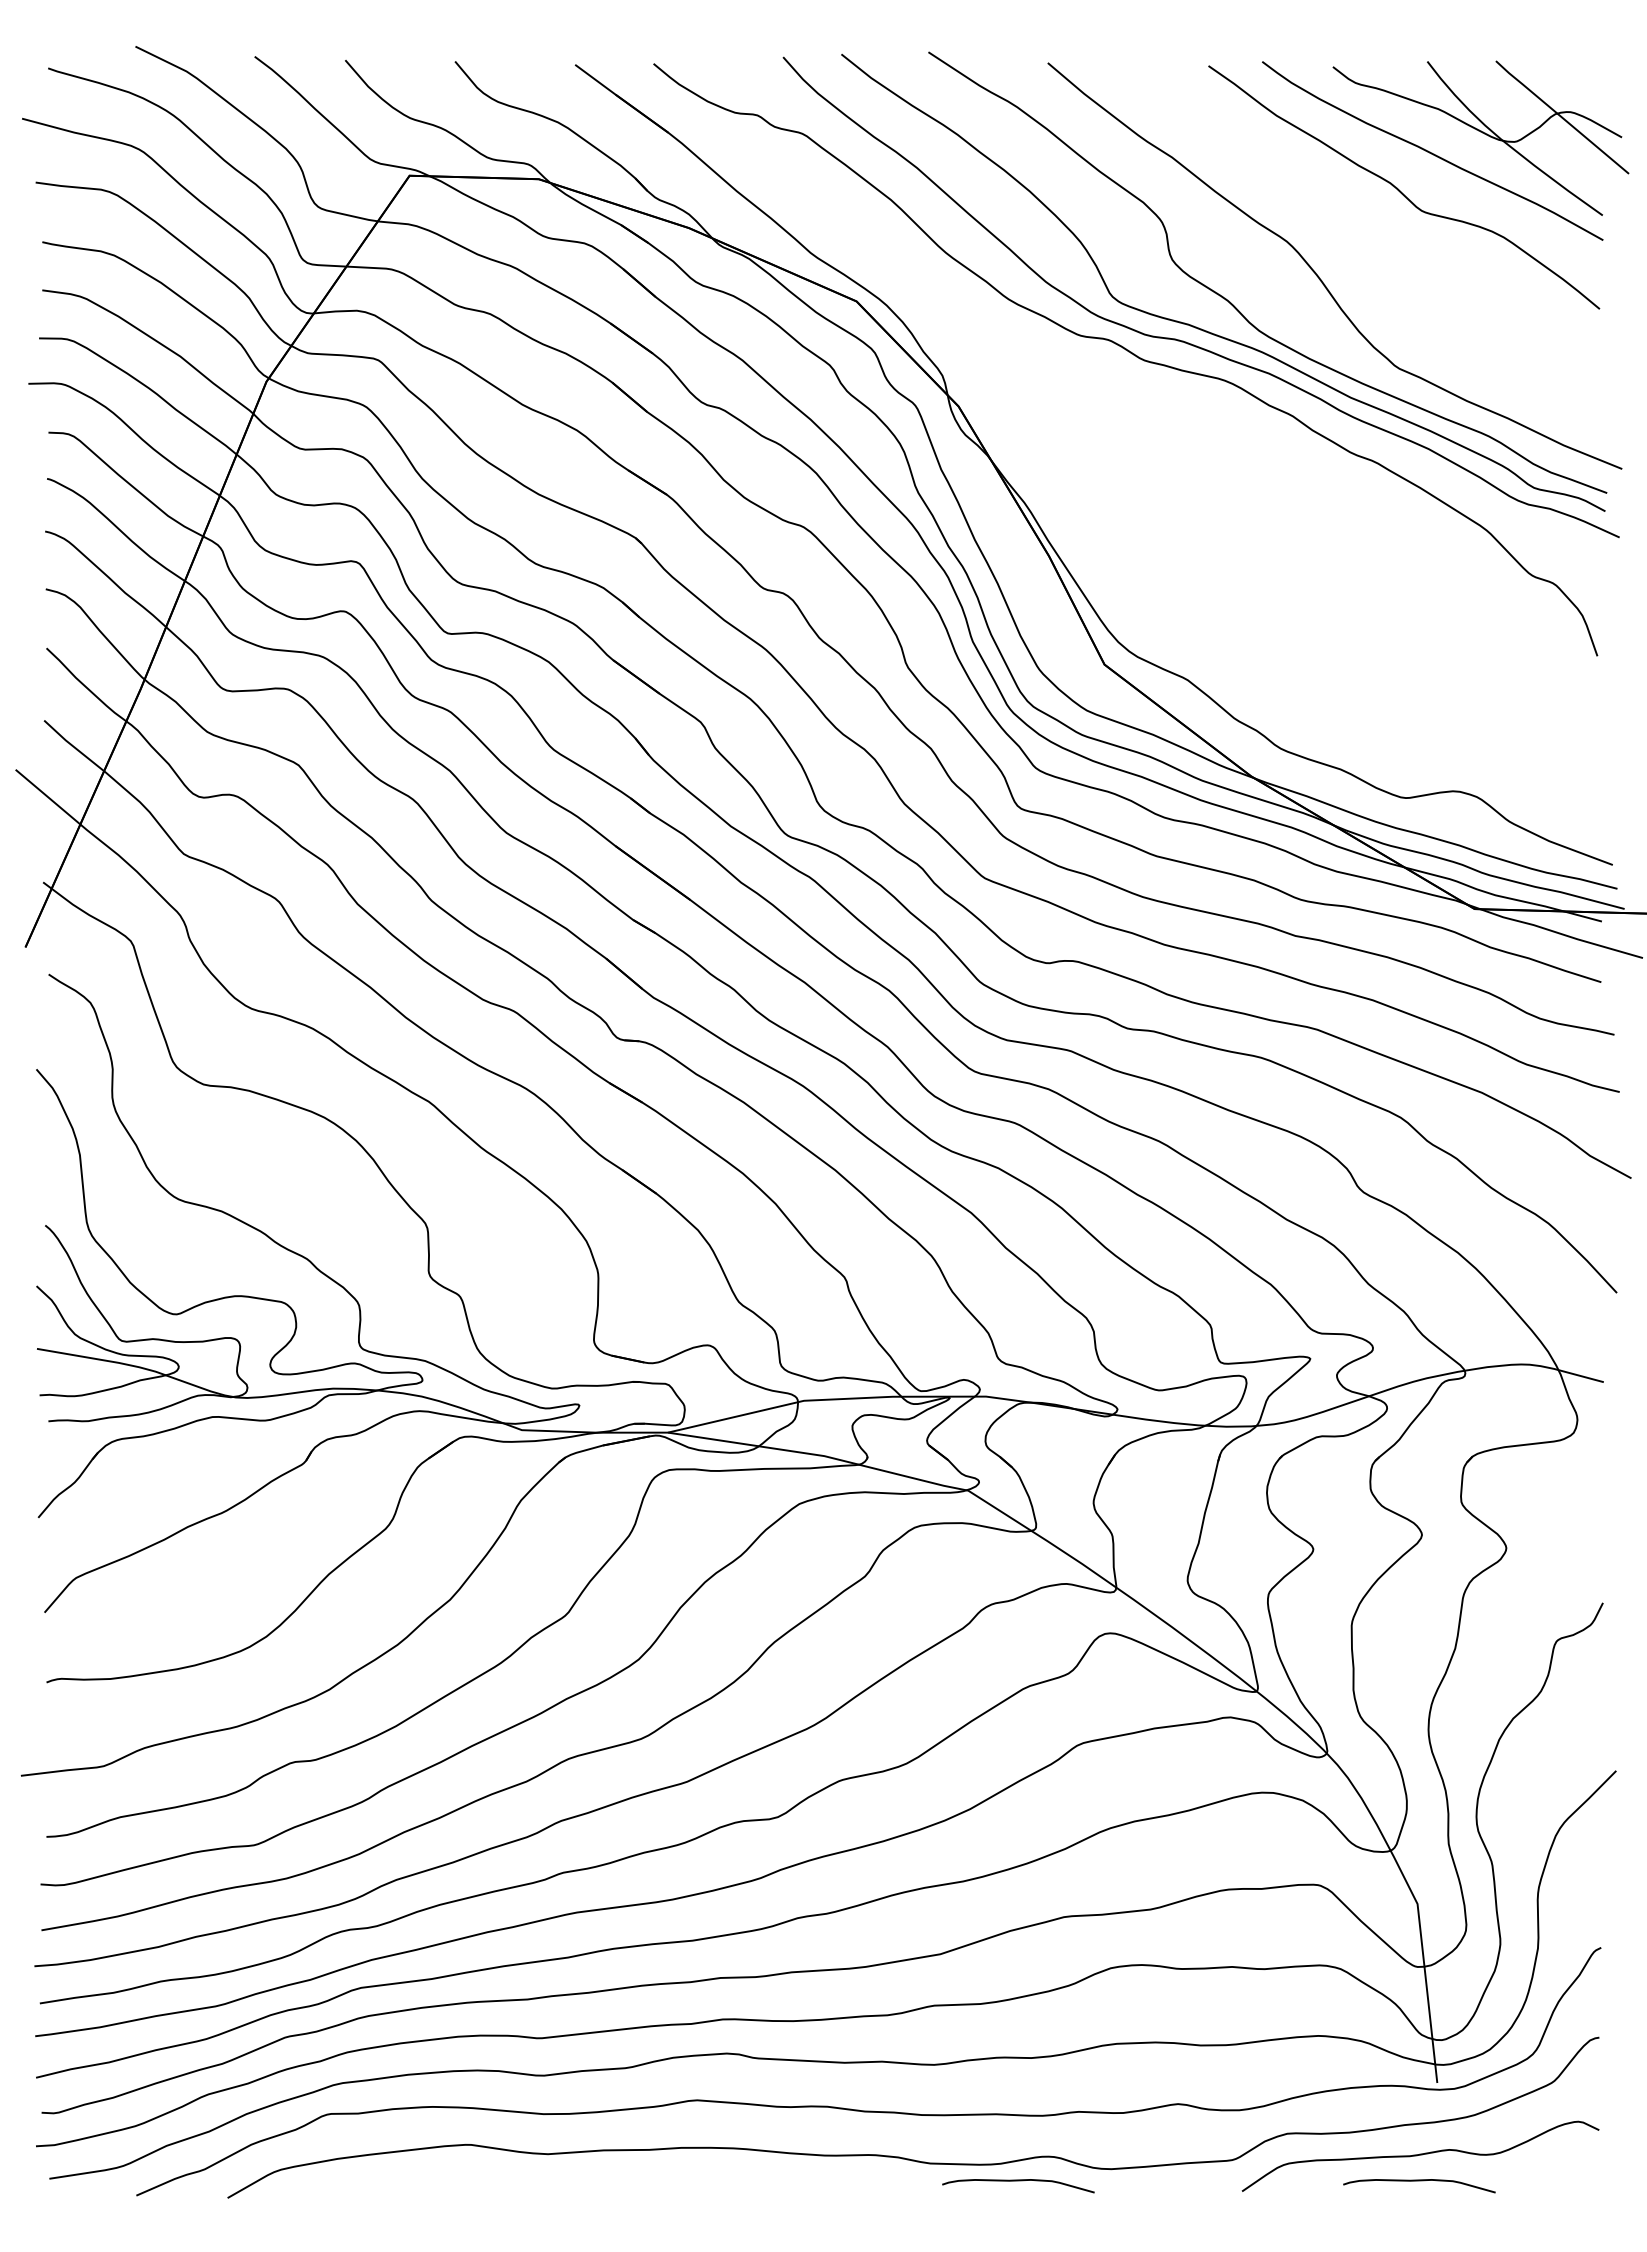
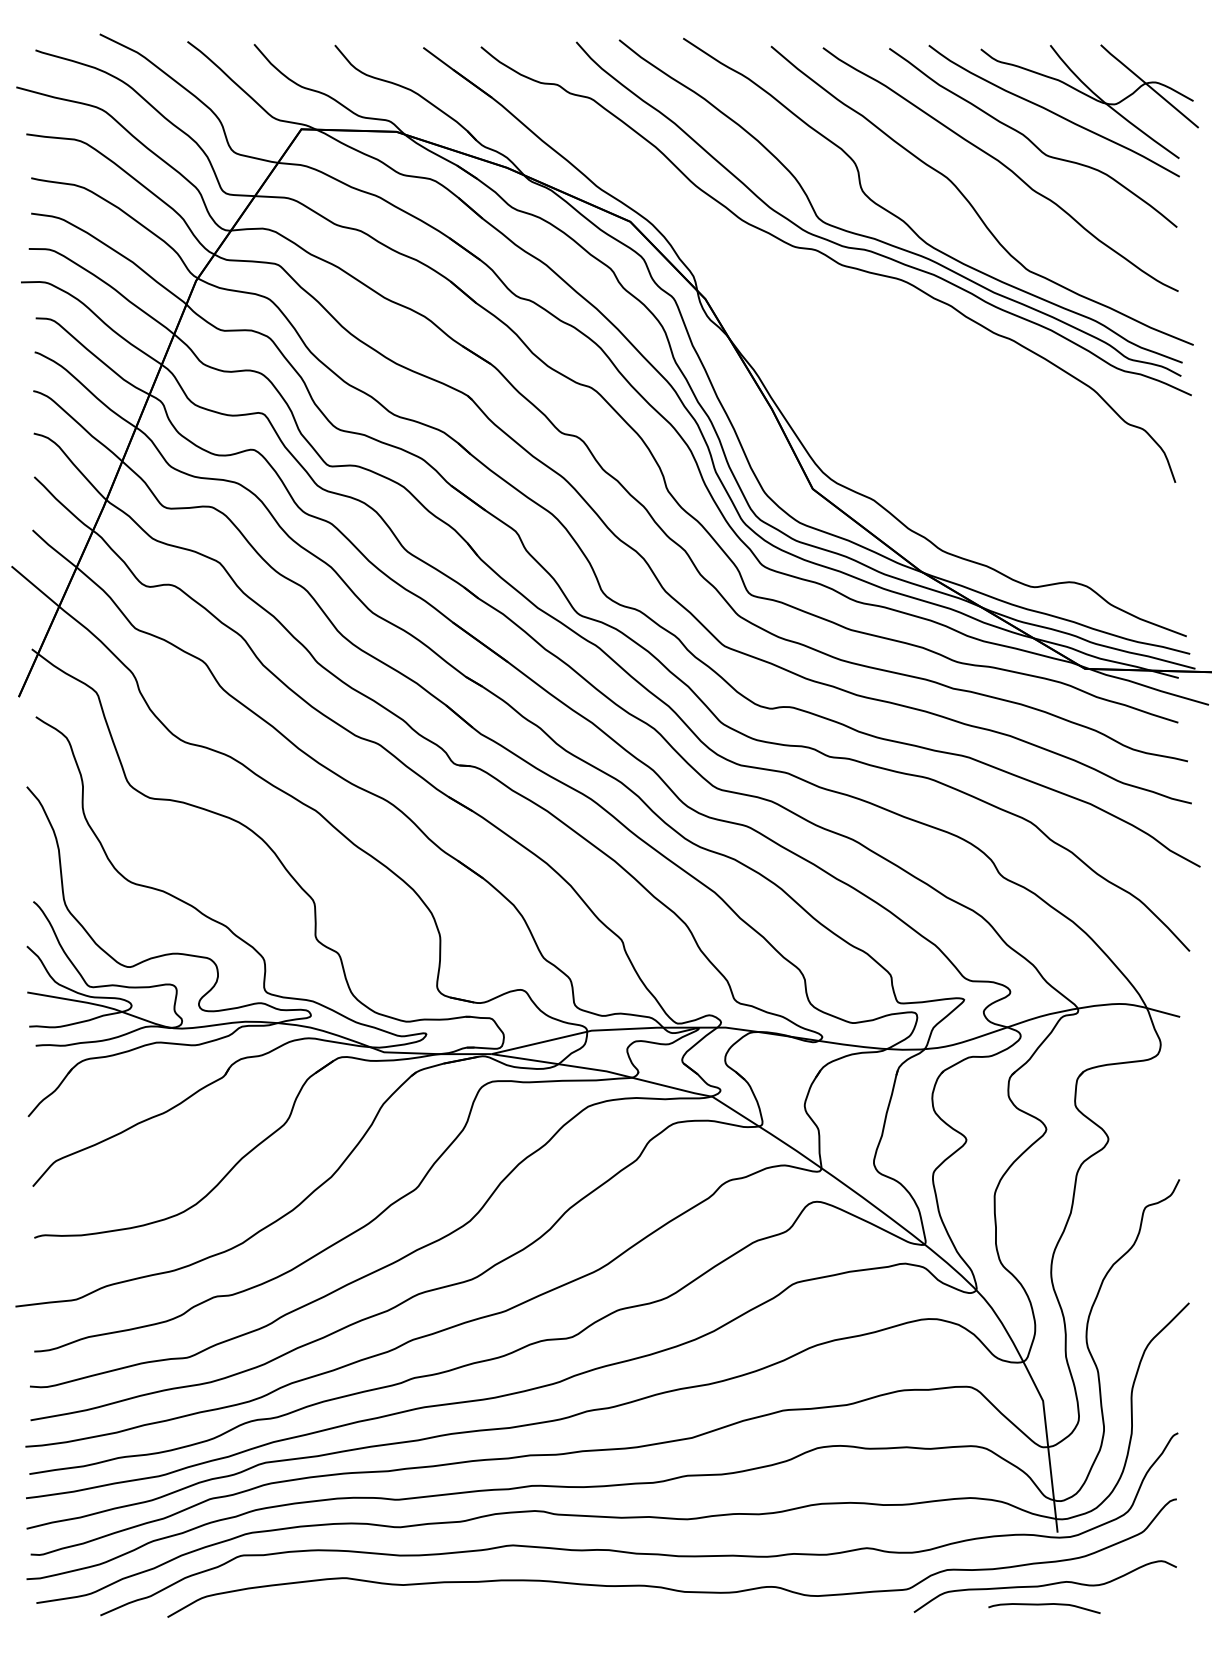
curve: (1362, 224) -> (1002, 165), added
curve: (1018, 2181) -> (749, 1605), removed

